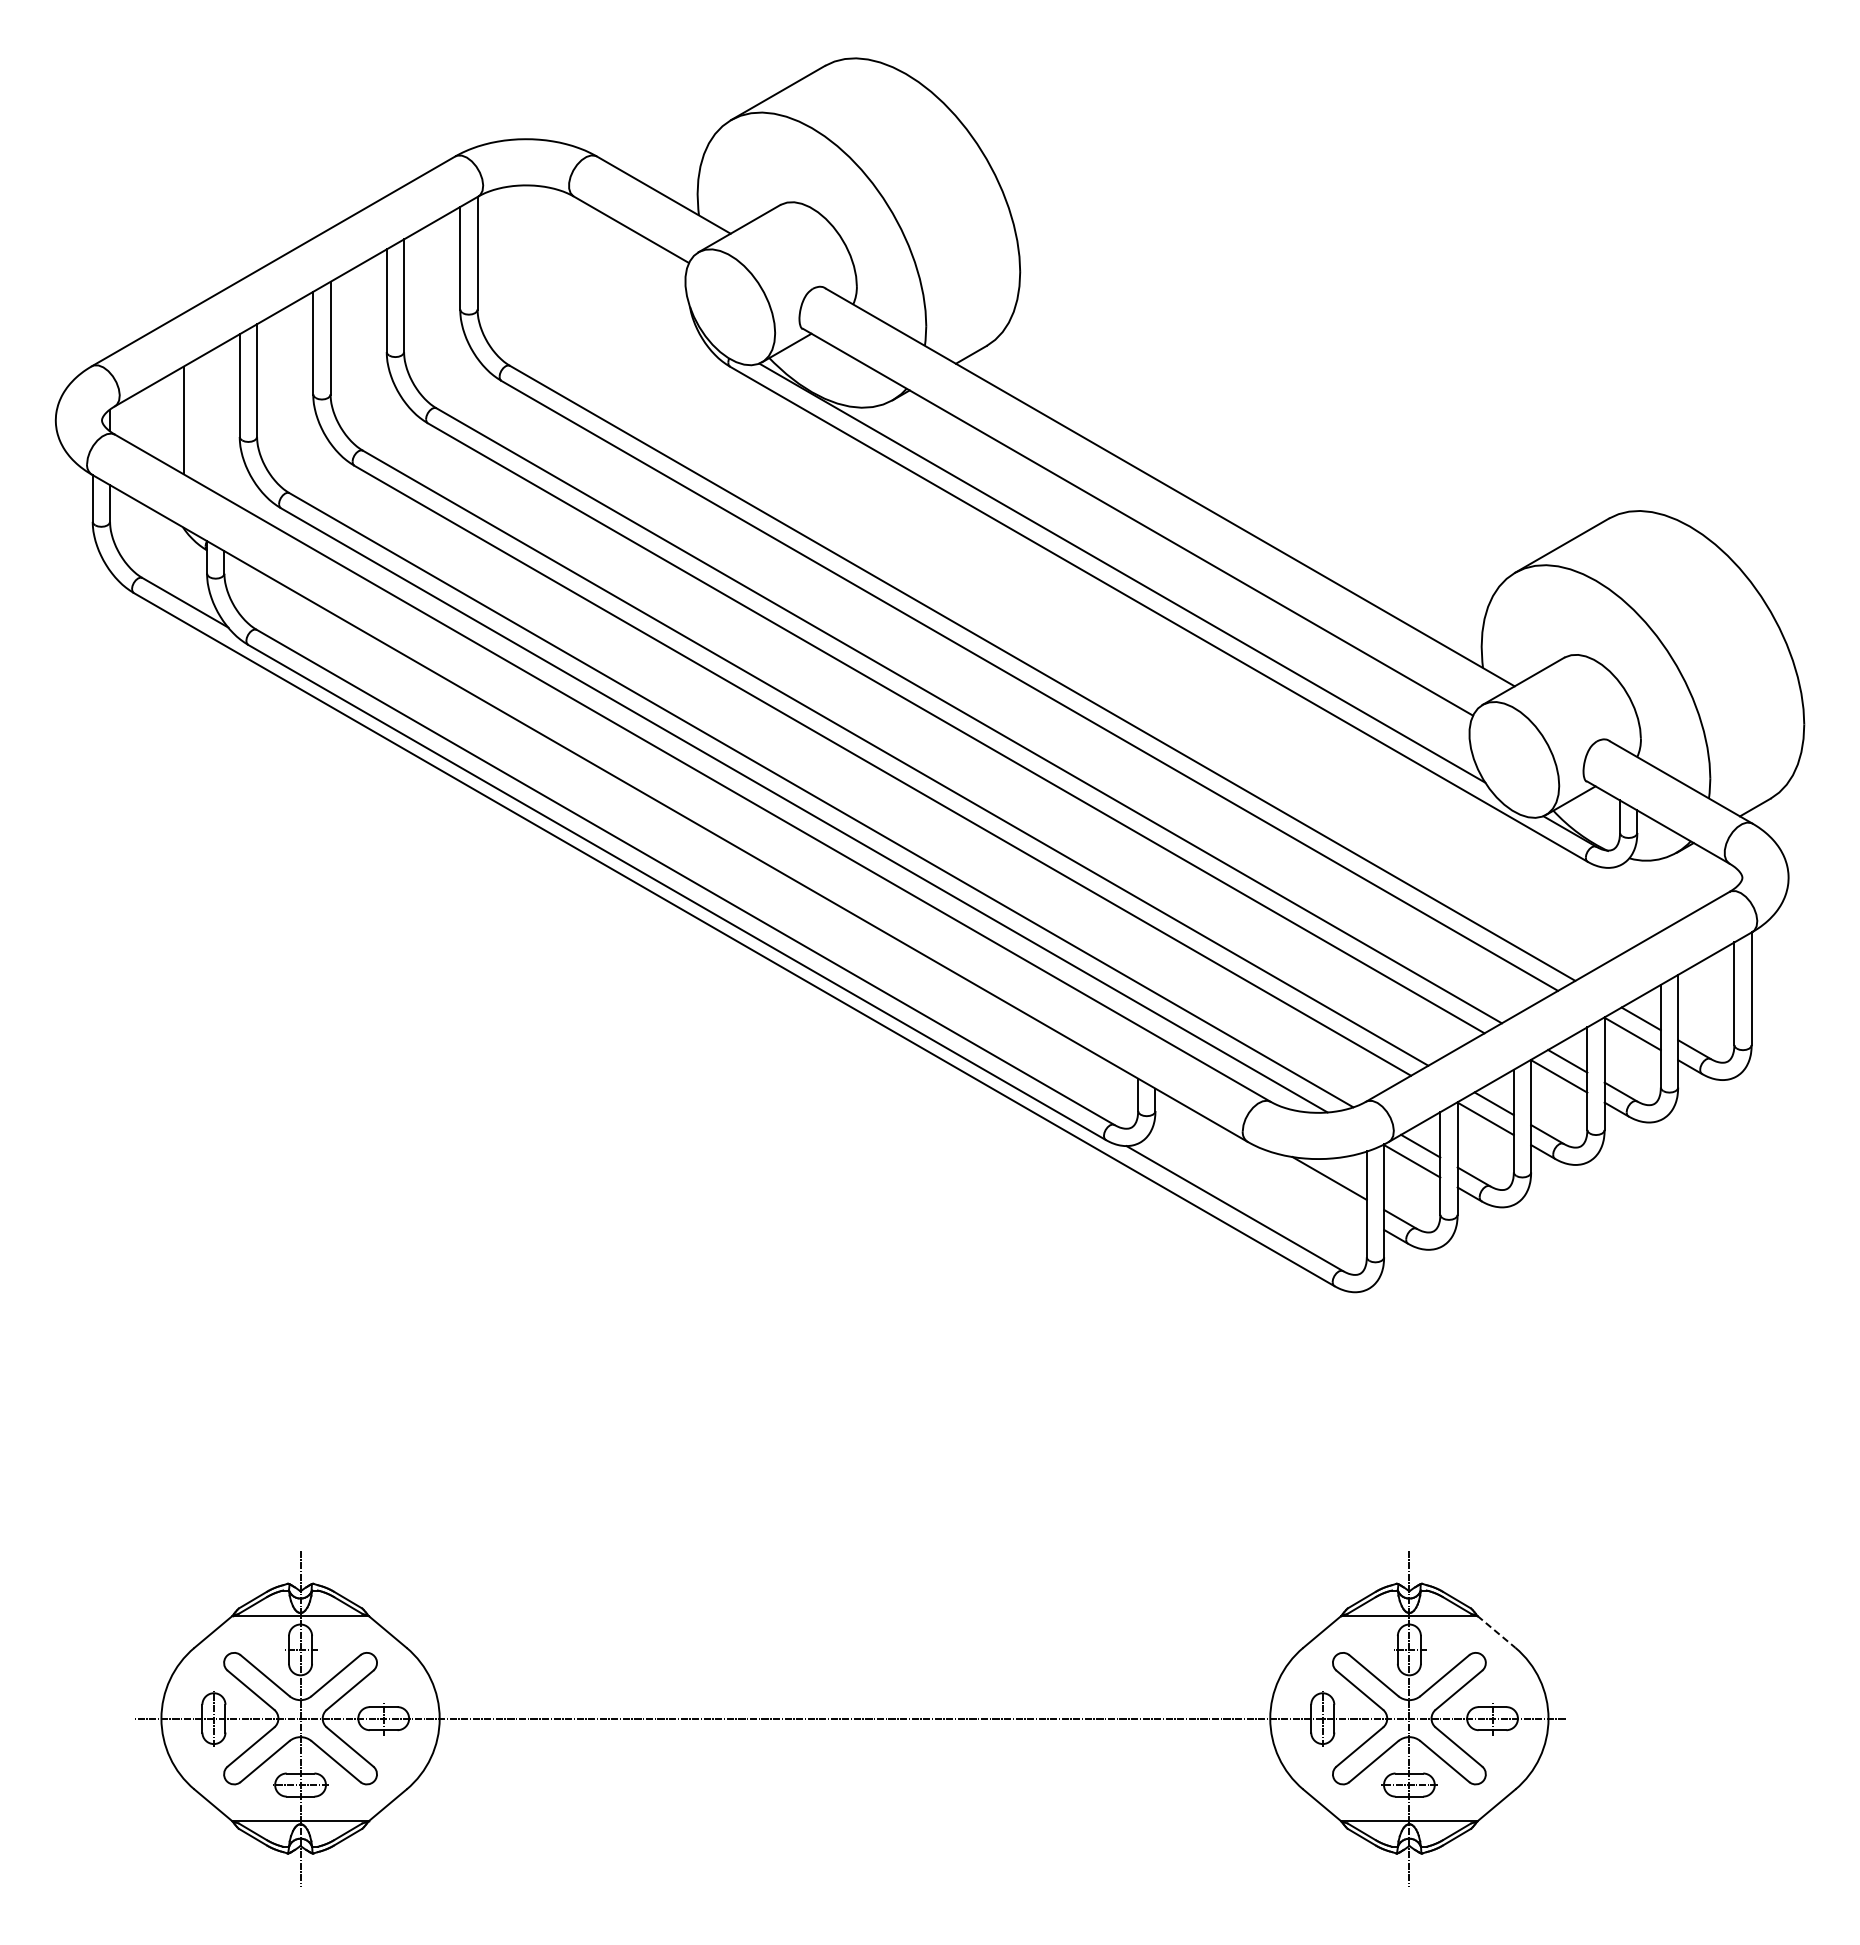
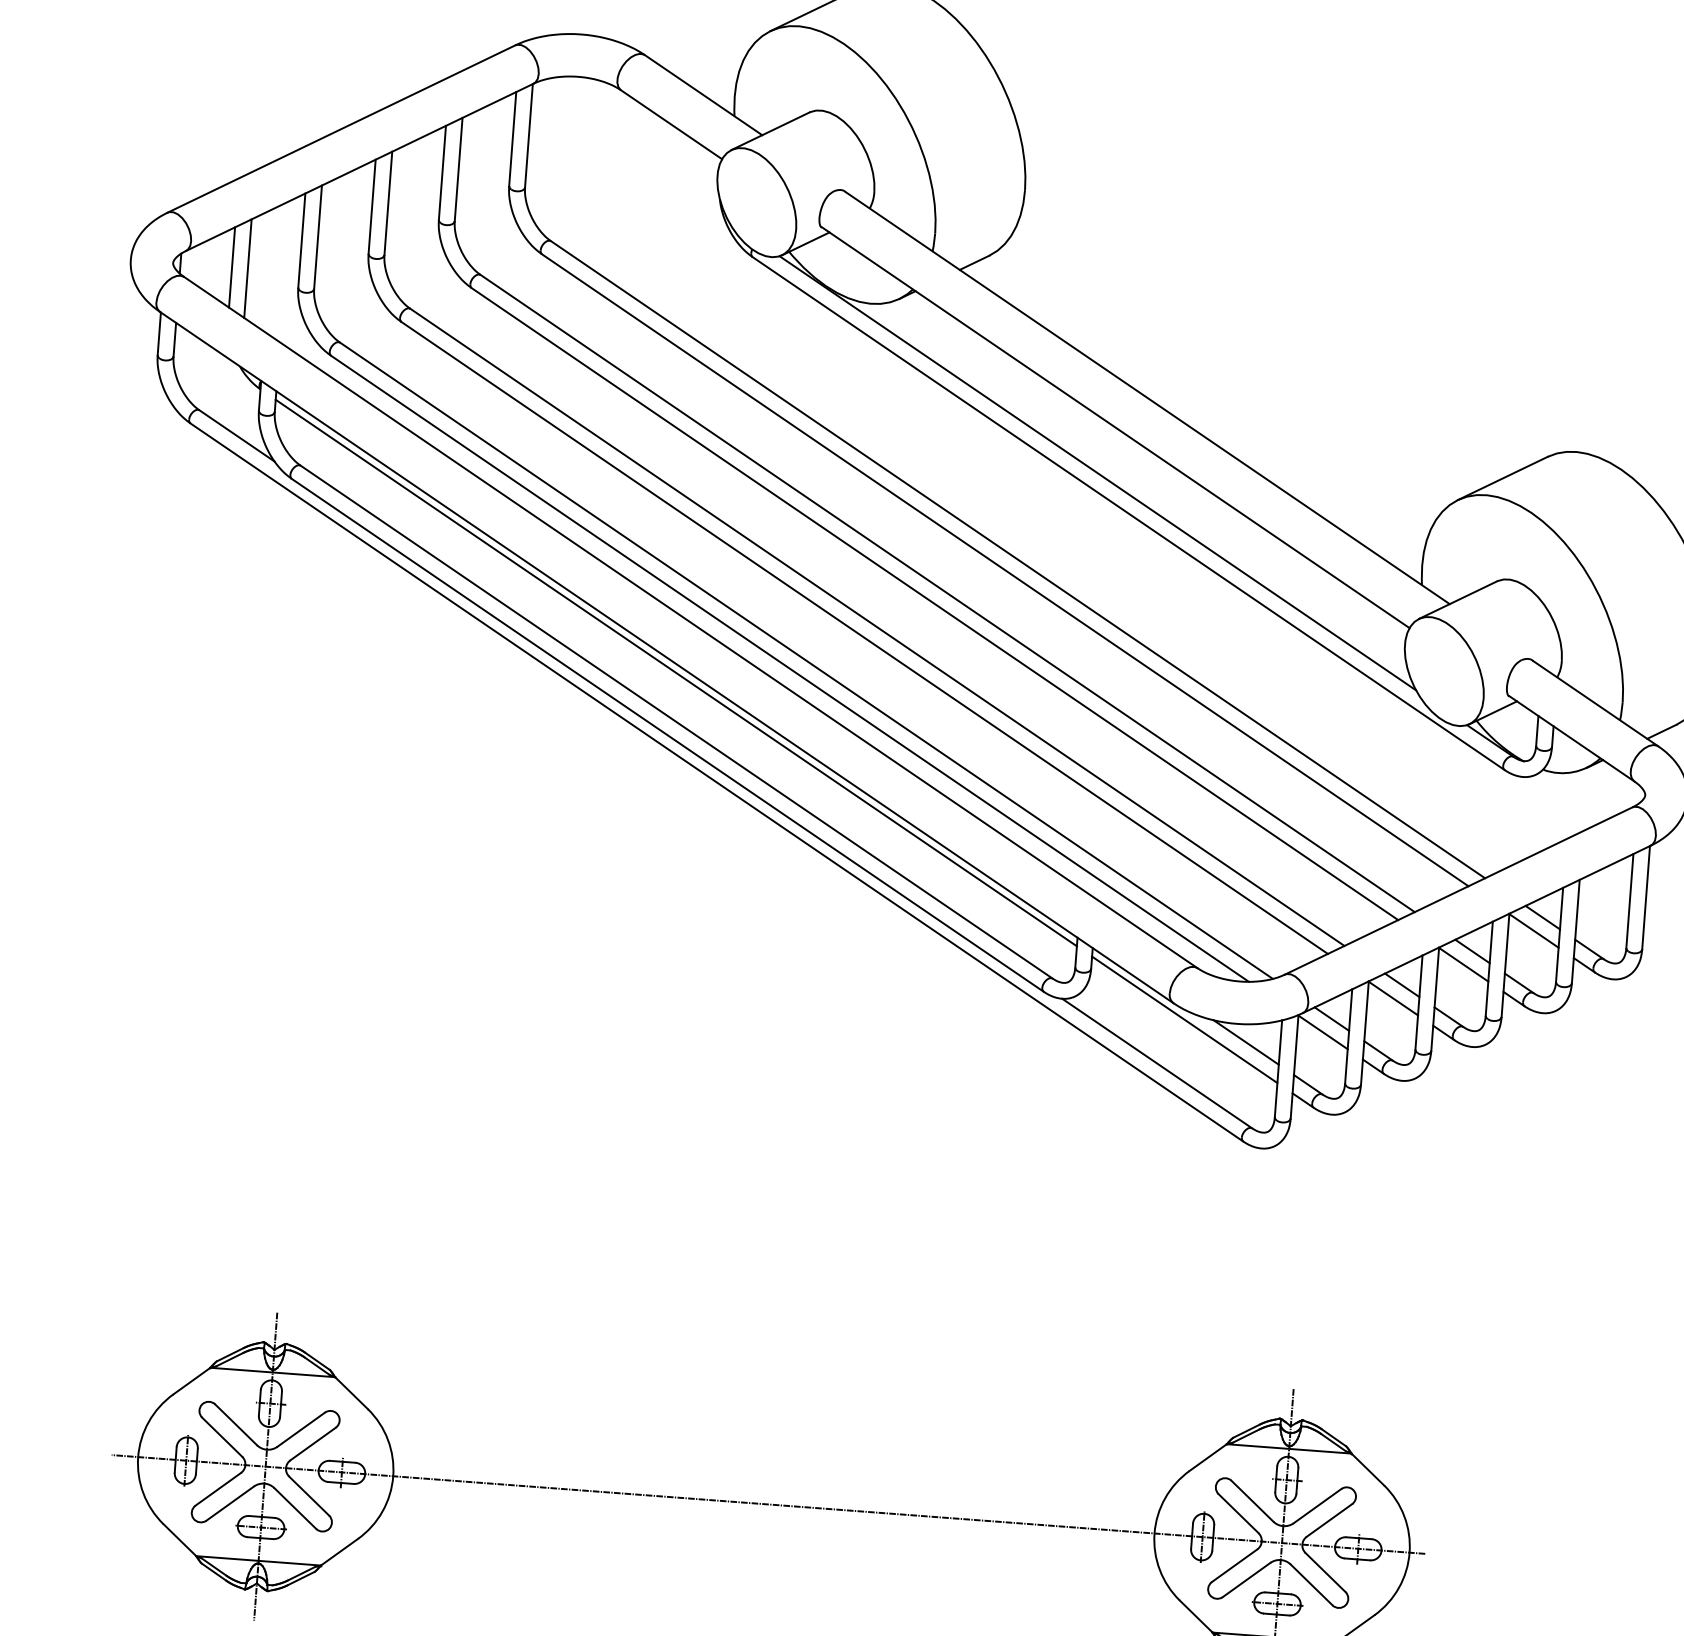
line: (166, 420) -> (232, 267), added
line: (681, 823) -> (676, 672), added
line: (1260, 1158) -> (1184, 1019), added
line: (1496, 1631) -> (1367, 1469), dashed -> solid

